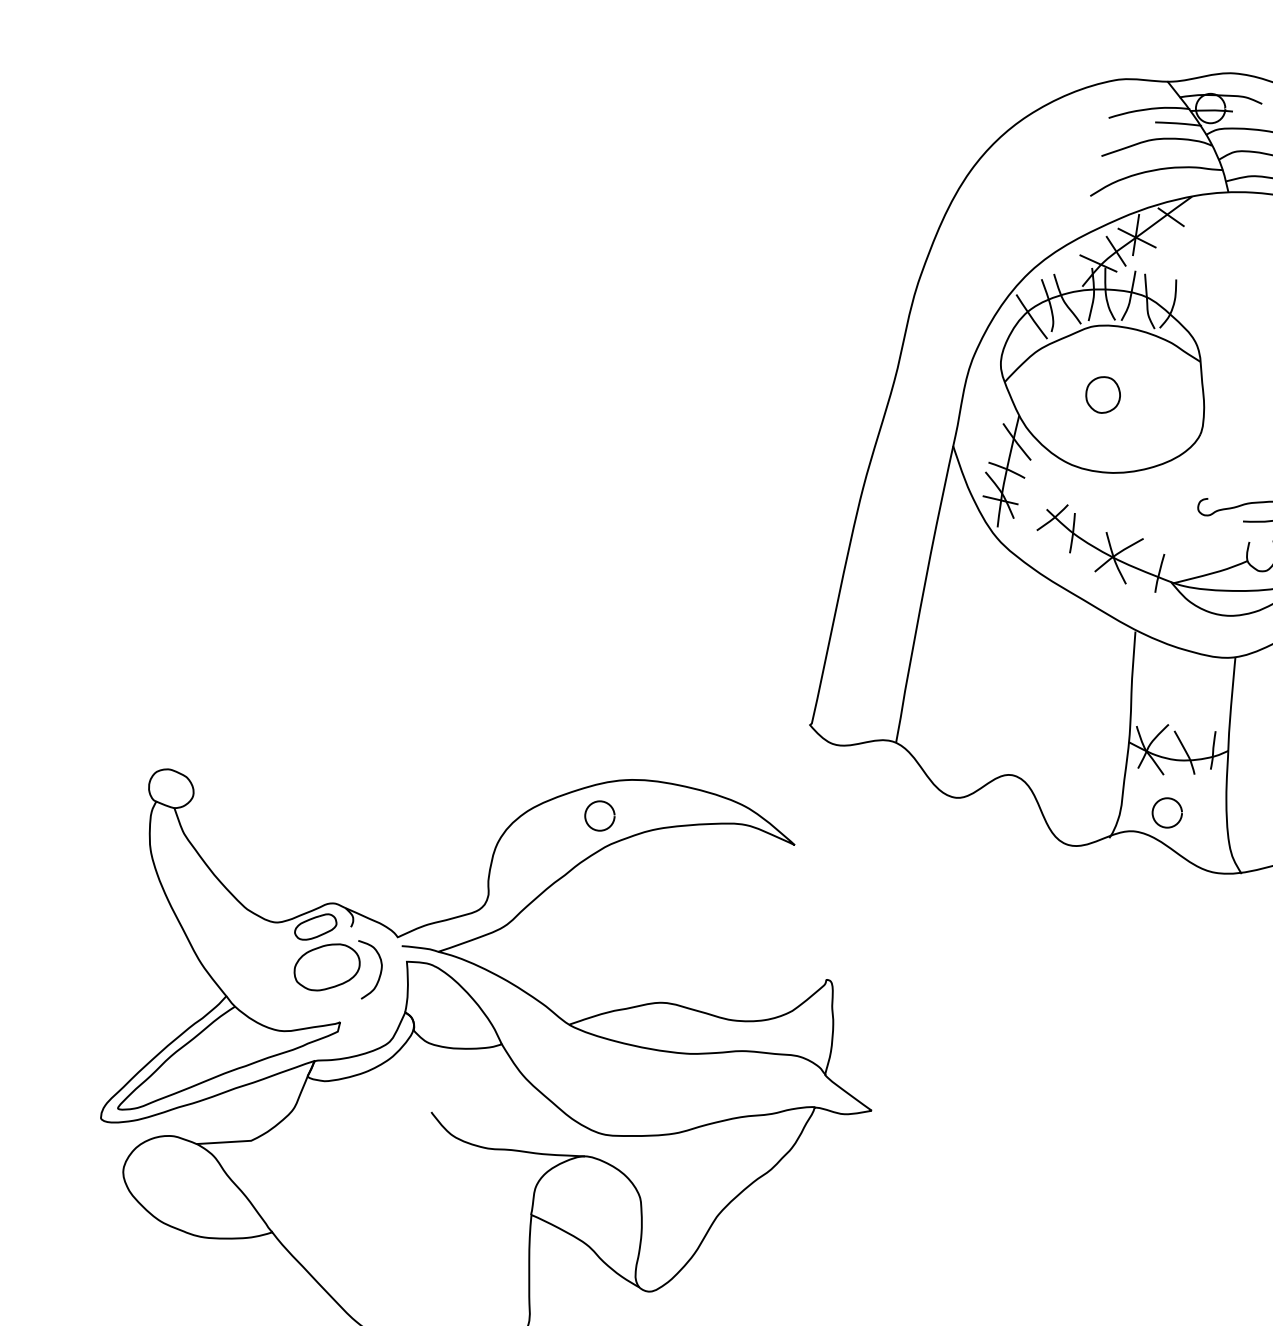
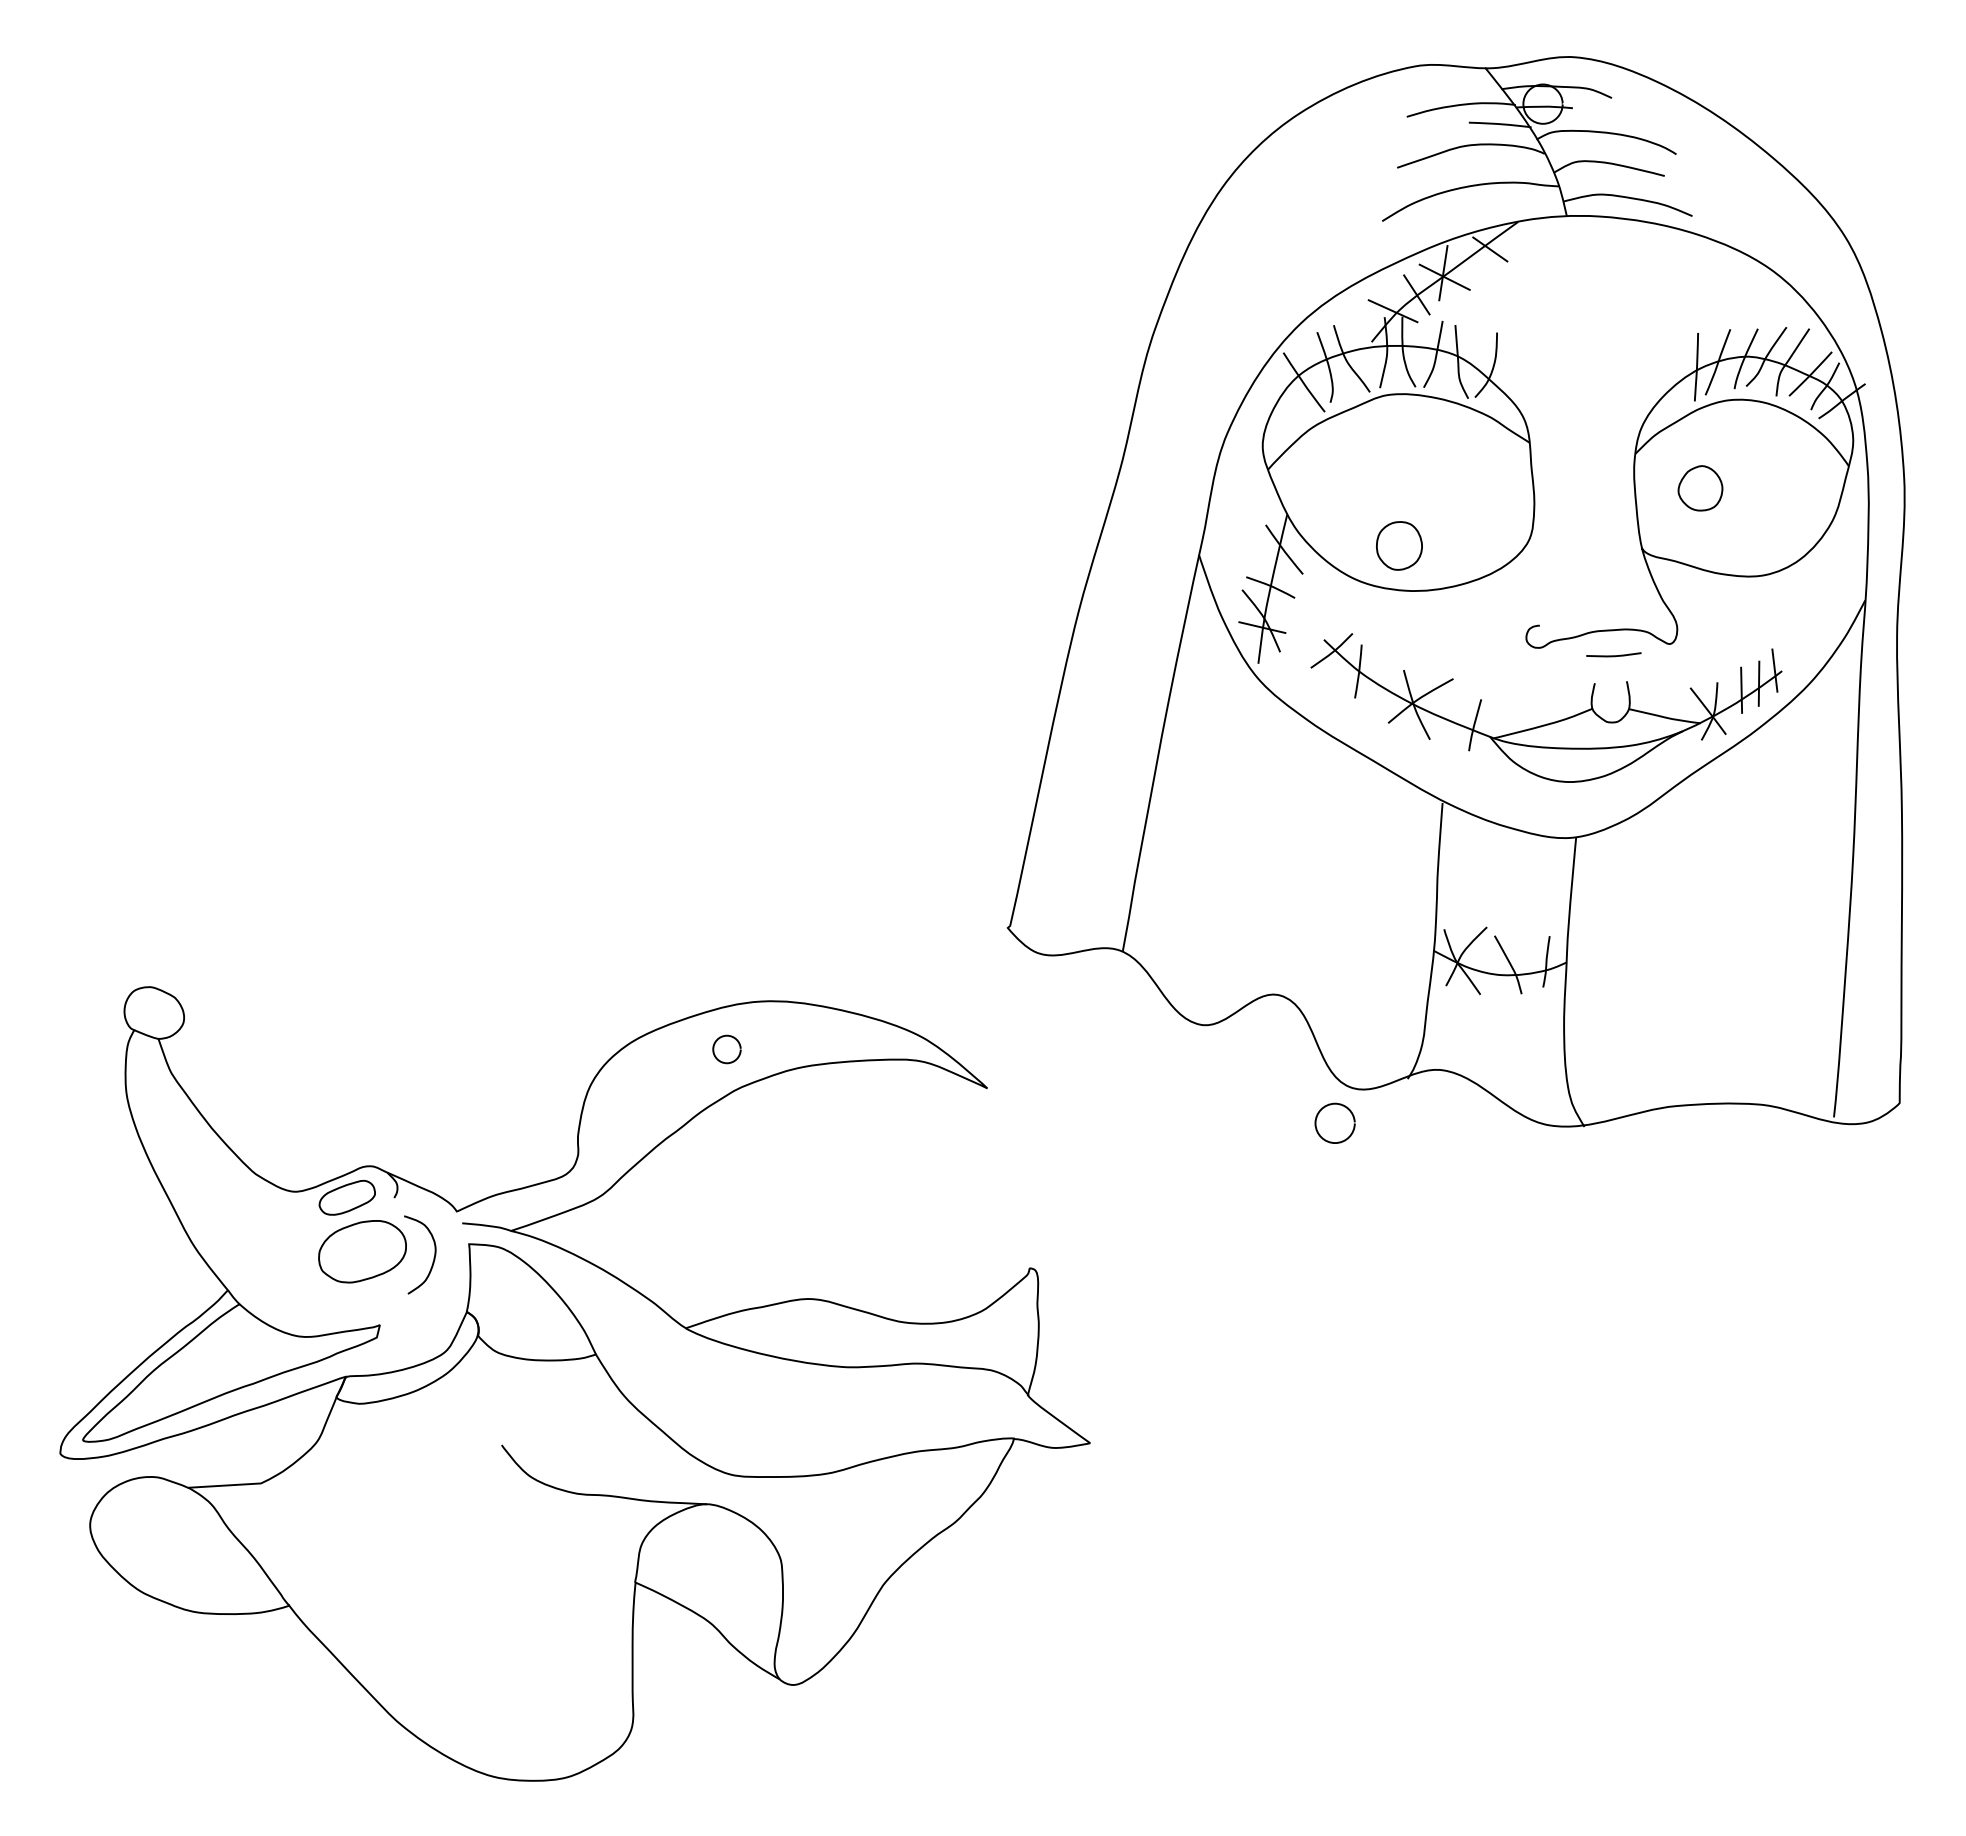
part: (1103, 394) -> (1399, 545), moved
part: (1166, 812) -> (1334, 1122), moved
part: (599, 816) -> (726, 1049), size x0.7

